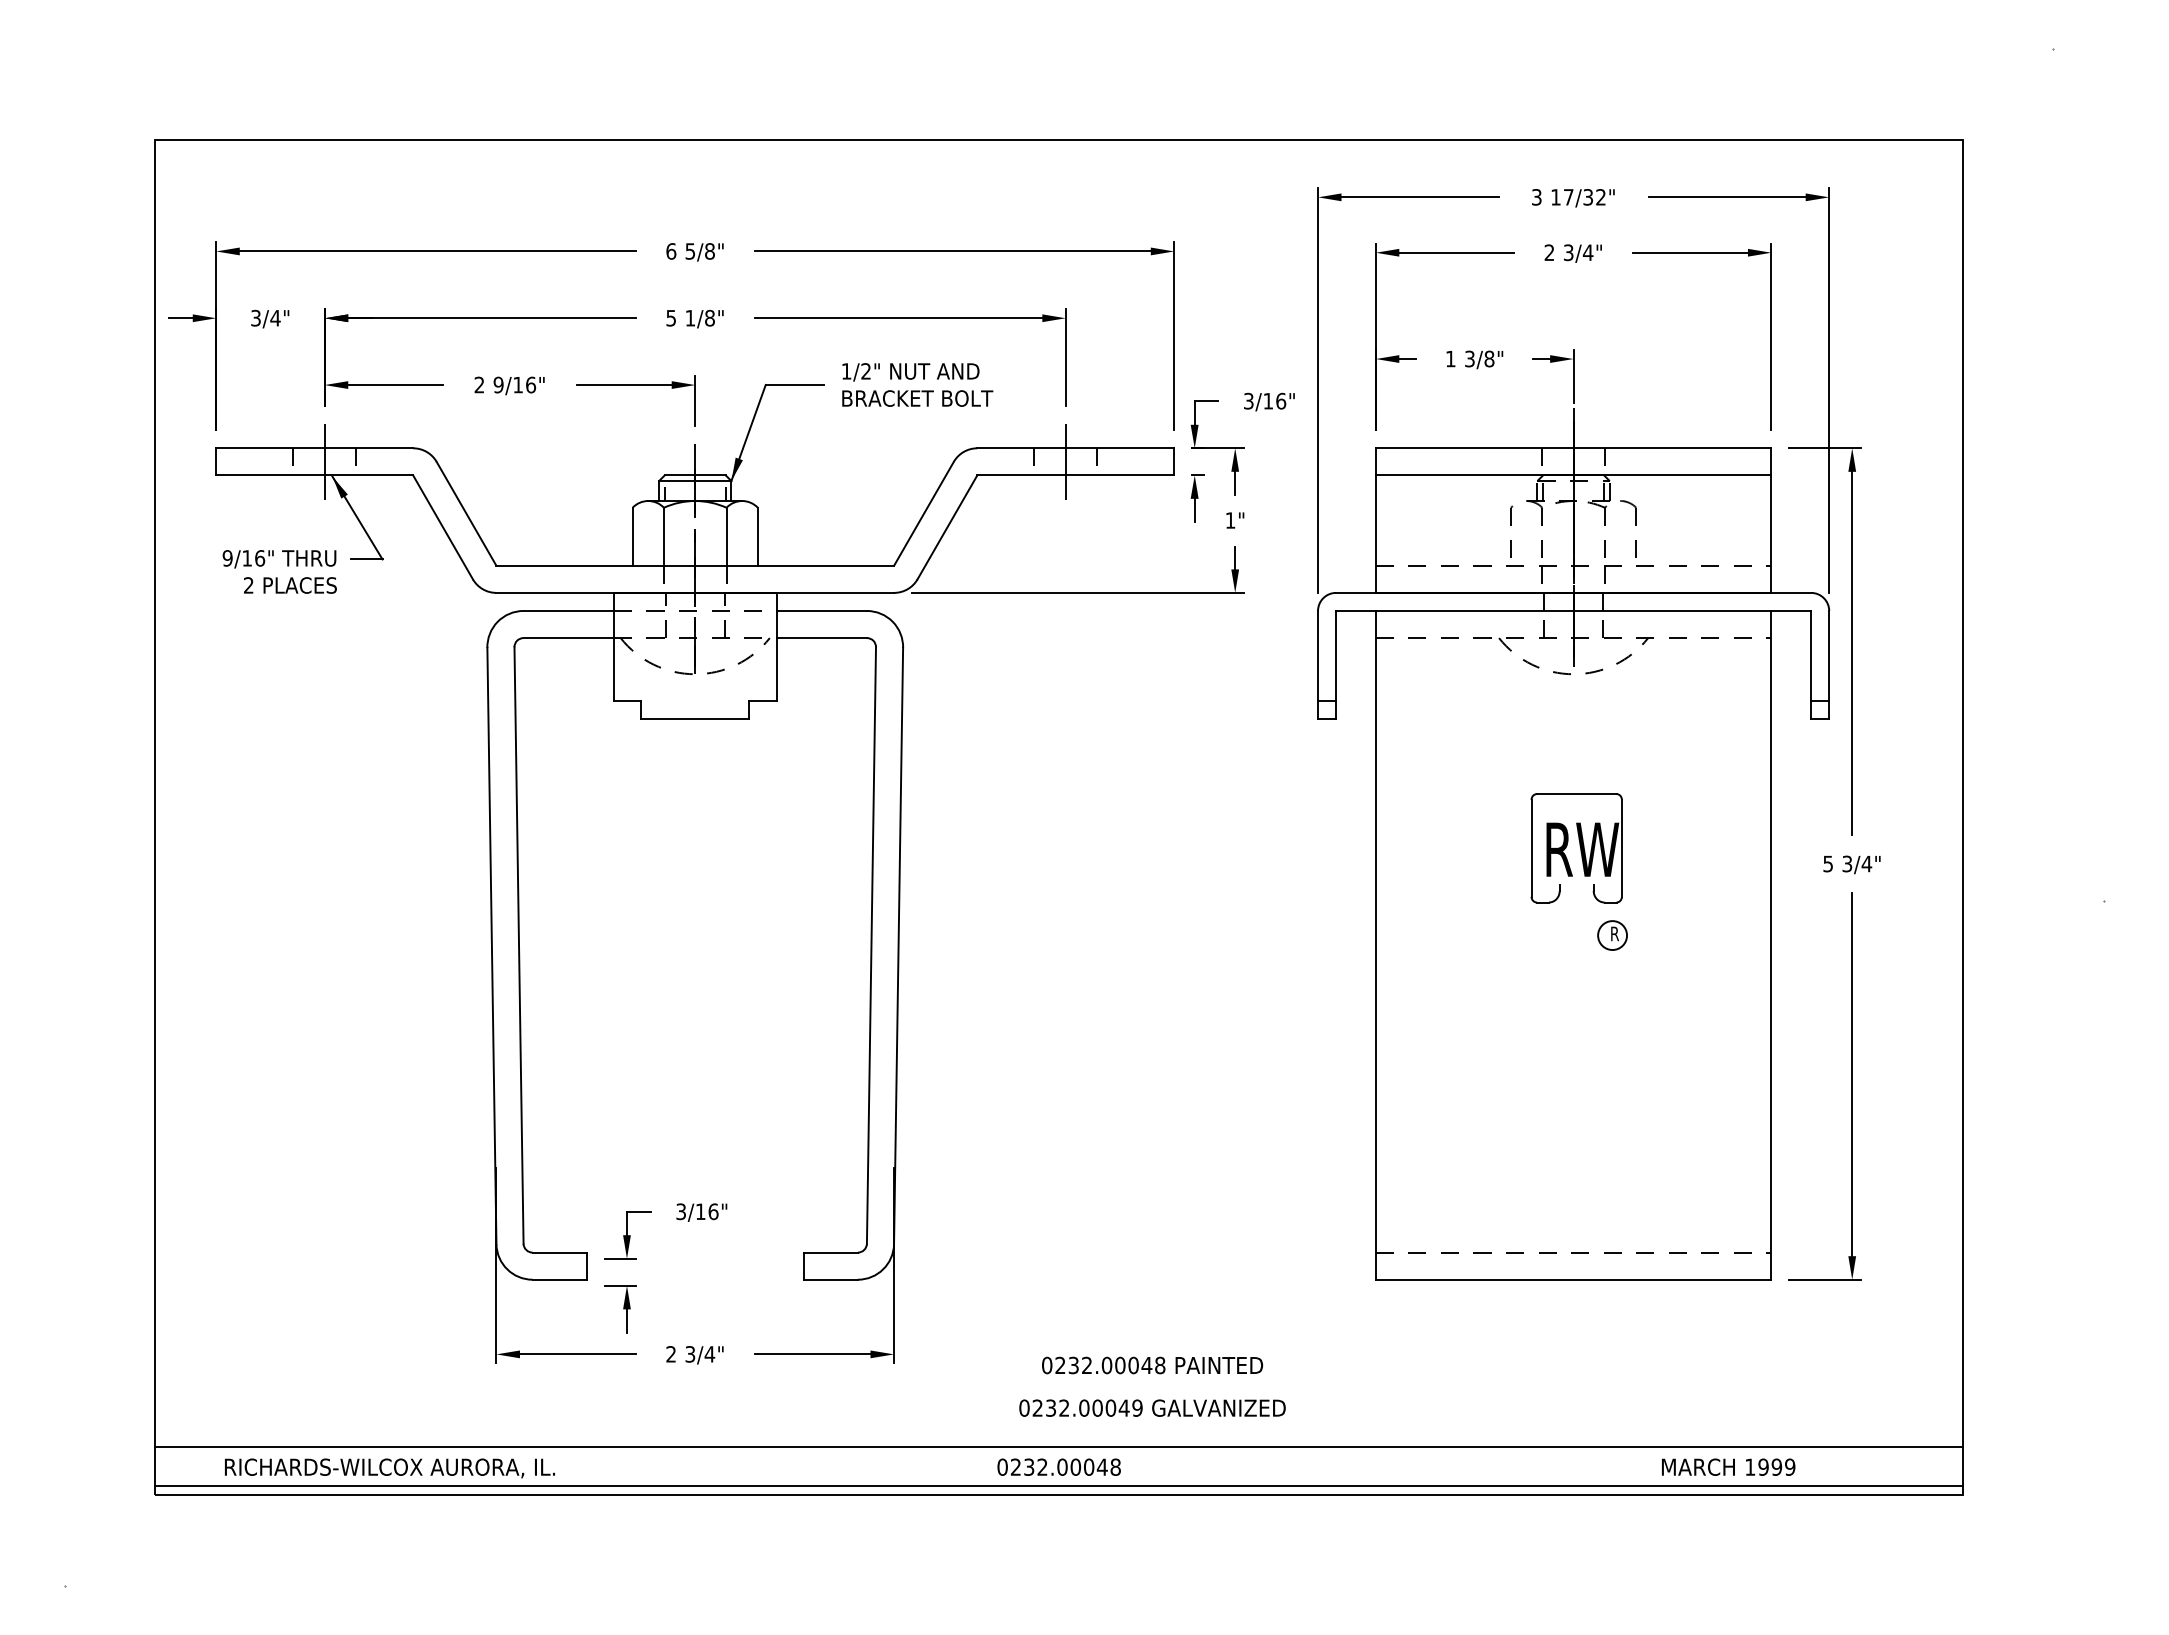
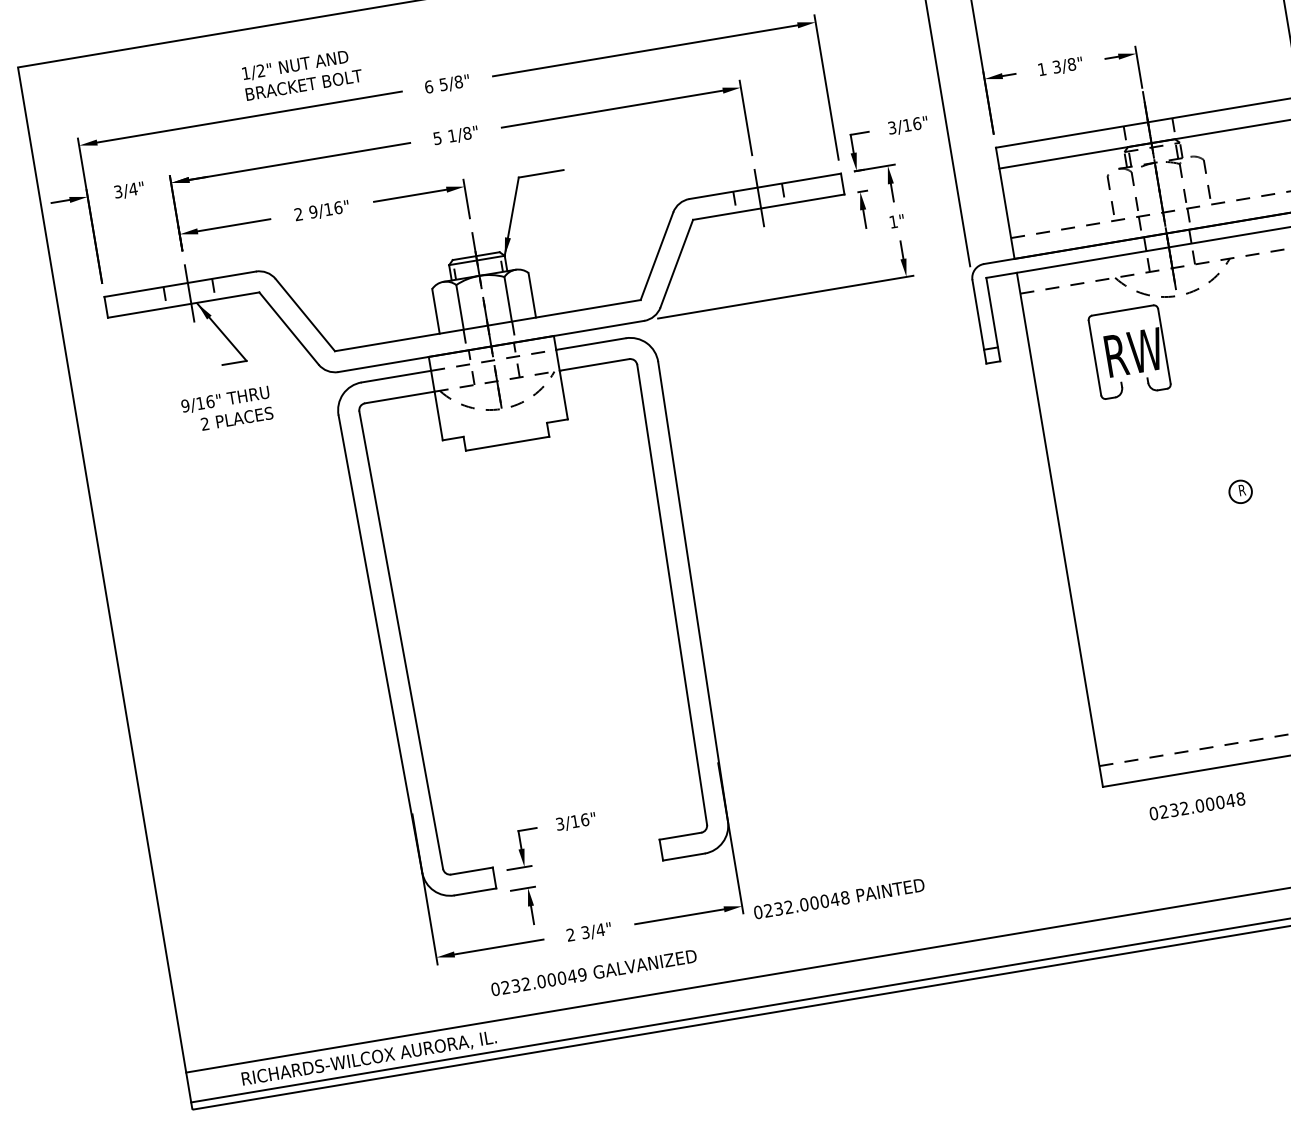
text: (917, 384) -> (302, 74), moved
text: (279, 571) -> (227, 409), moved
part: (1576, 848) -> (1129, 352), moved
text: (1152, 1365) -> (839, 898), moved
text: (1152, 1407) -> (593, 972), moved
text: (1058, 1466) -> (1196, 805), moved

